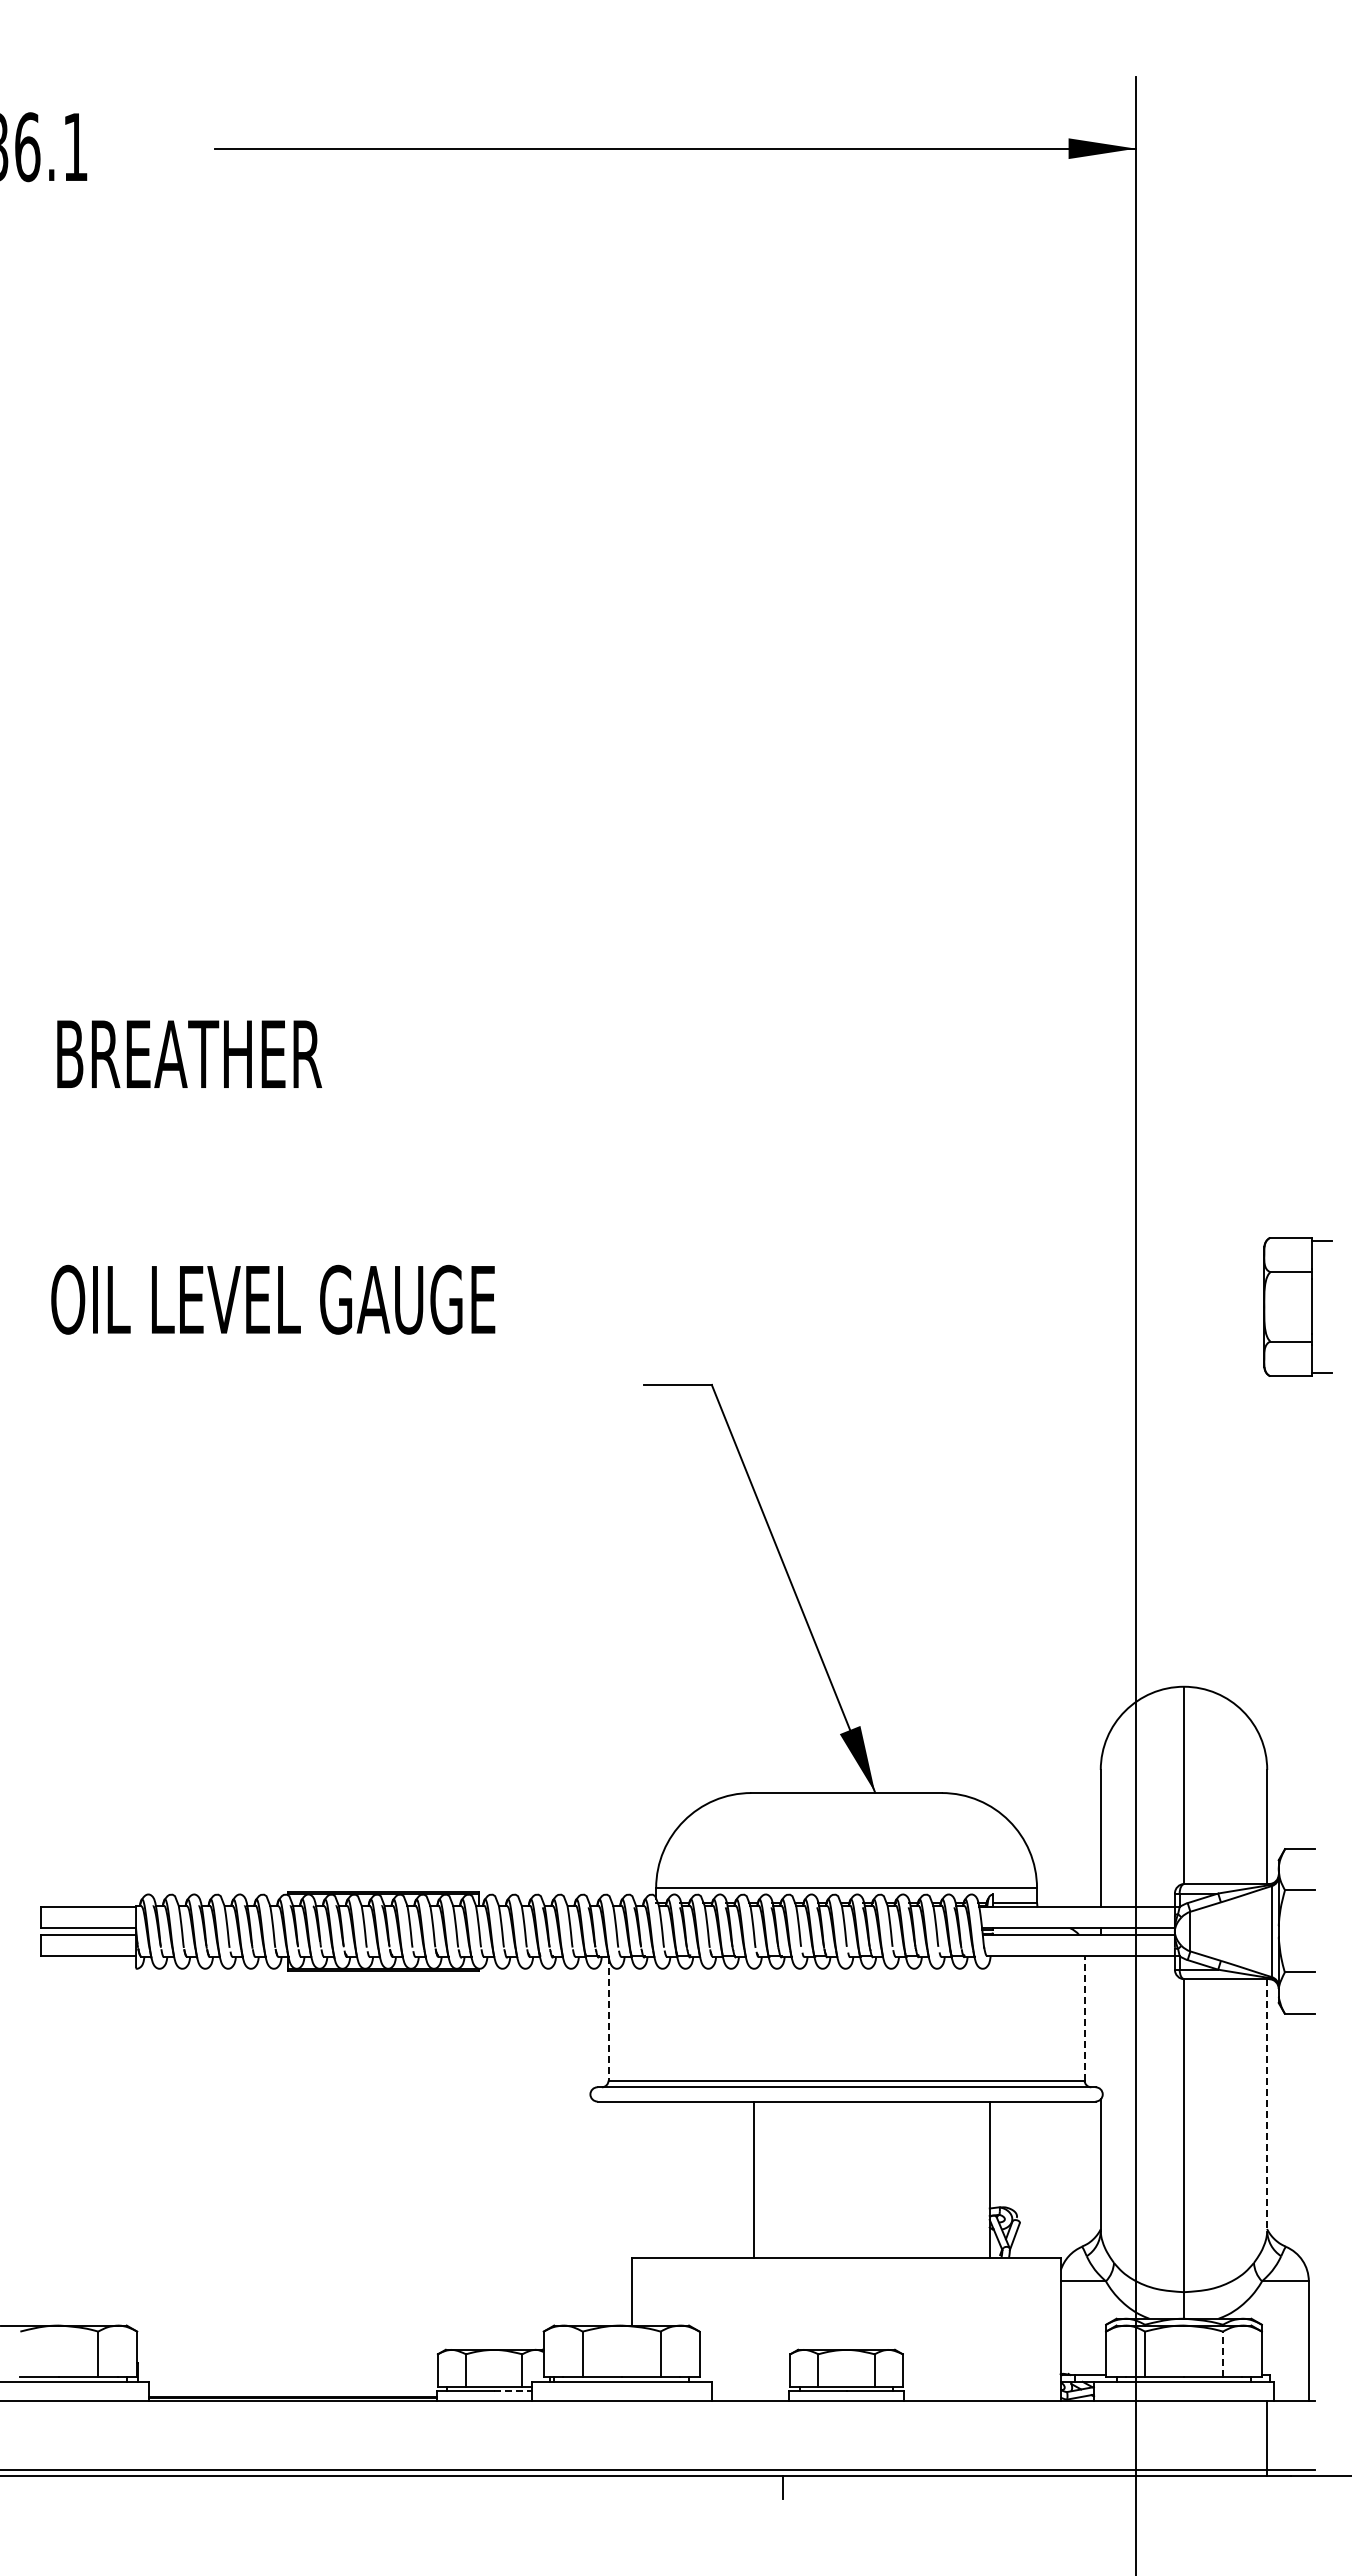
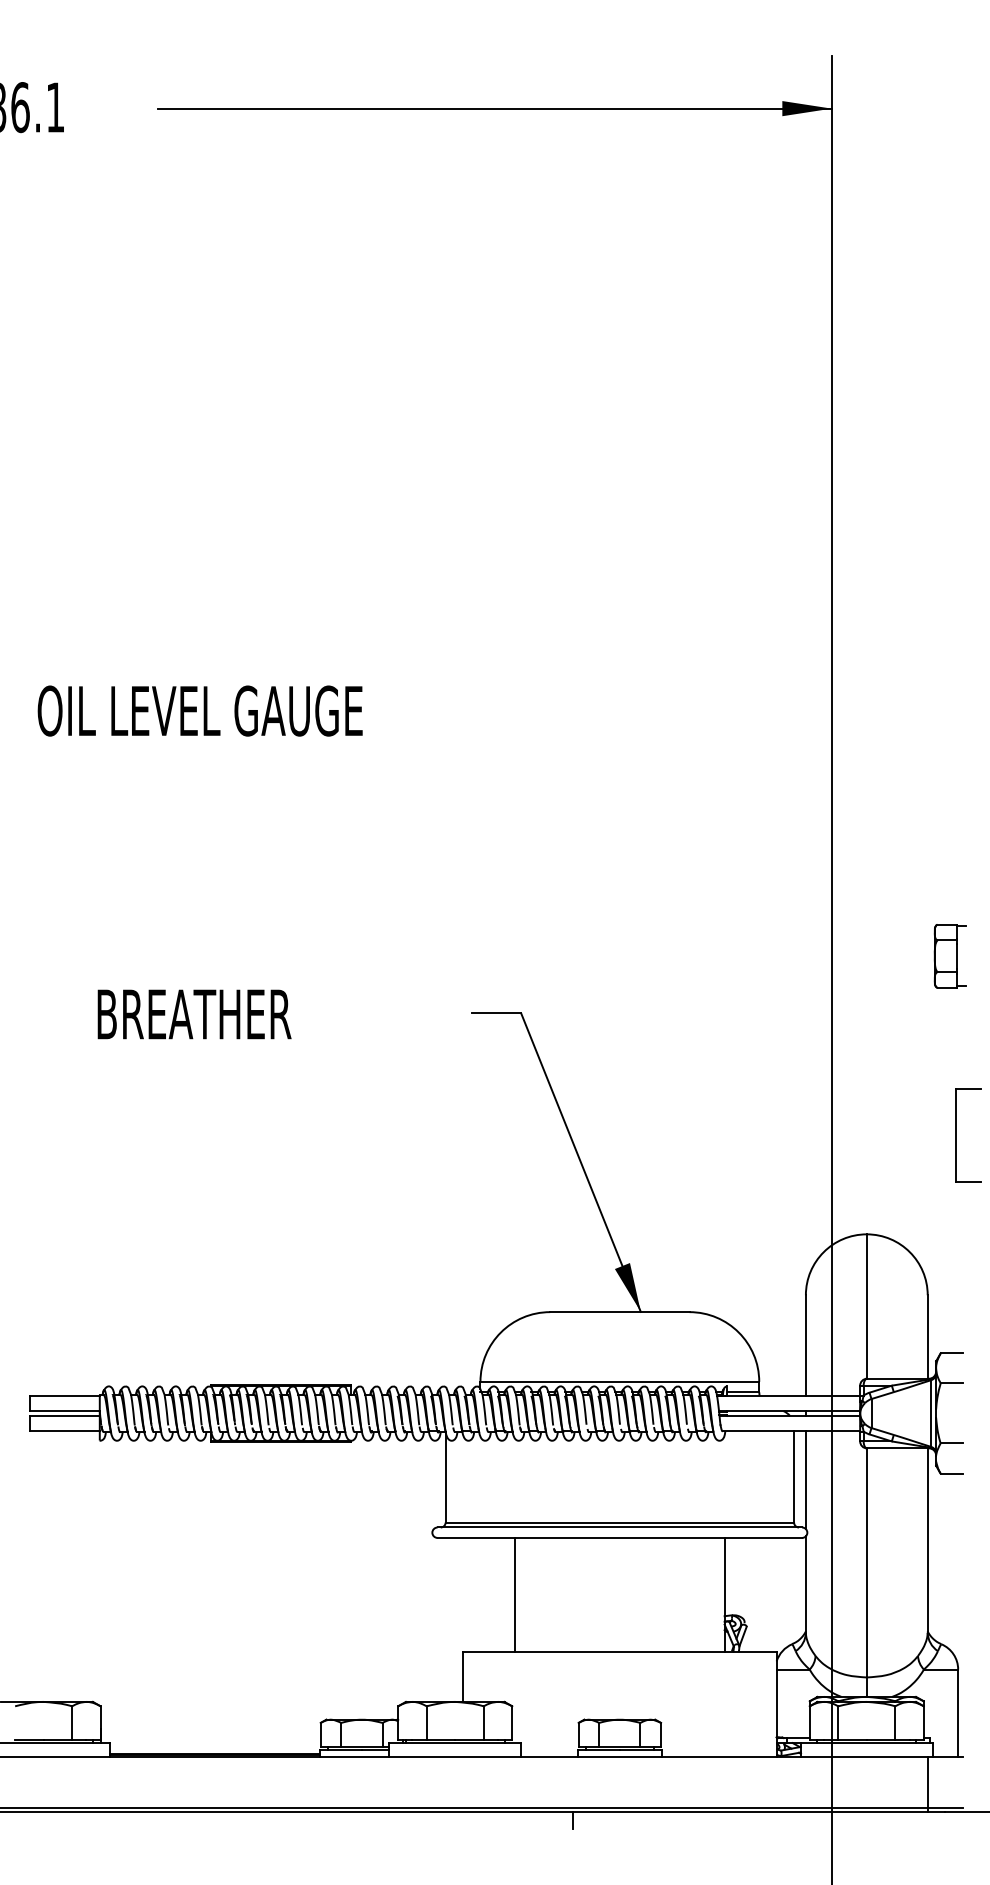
text: (189, 1053) -> (194, 1013), moved
text: (273, 1299) -> (200, 710), moved
part: (1297, 1306) -> (949, 956), size x0.62
part: (1306, 1551) -> (956, 1135), added
line: (1084, 2017) -> (793, 1476), dashed -> solid
line: (608, 2018) -> (445, 1477), dashed -> solid
line: (1100, 2022) -> (805, 1480), added
line: (1267, 2105) -> (927, 1540), dashed -> solid
line: (754, 2179) -> (515, 1594), moved
line: (1222, 2354) -> (894, 1723), dashed -> solid
line: (512, 2391) -> (375, 1750), dashed -> solid

